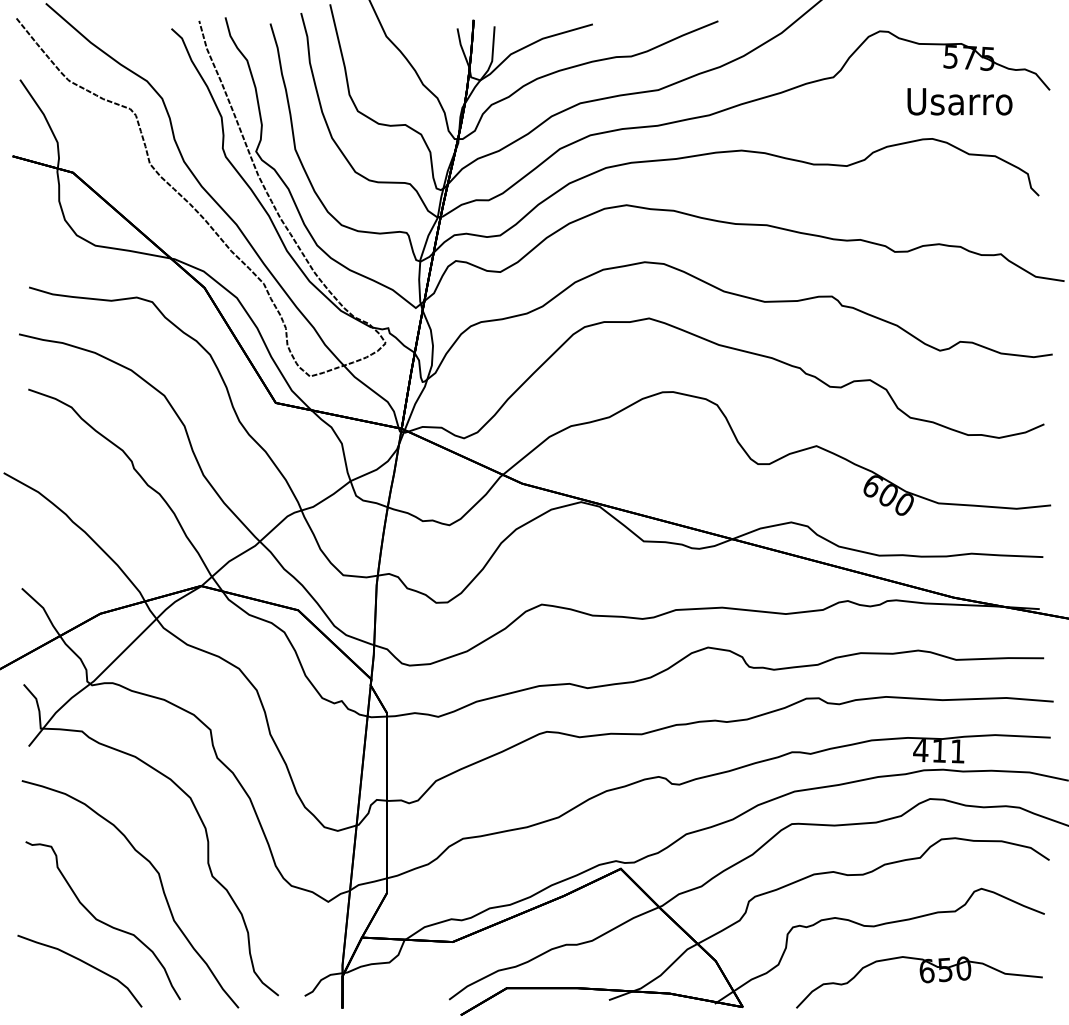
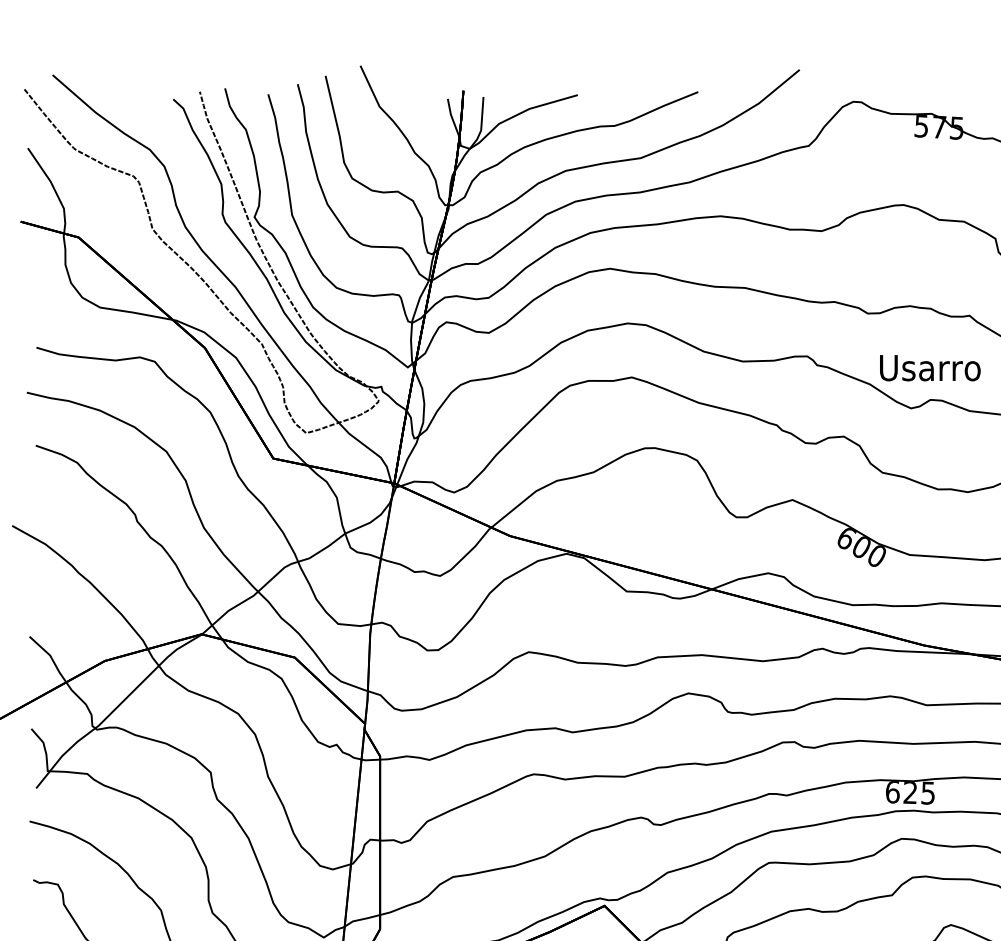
text: (959, 101) -> (929, 367), moved
text: (938, 751) -> (909, 793), 411 -> 625

